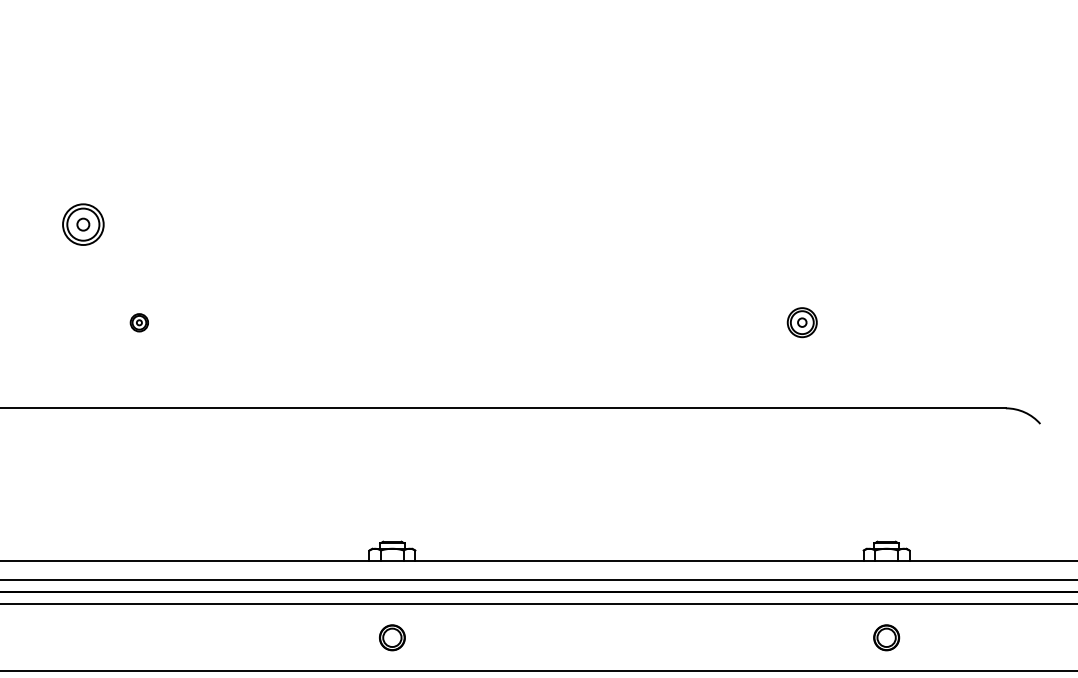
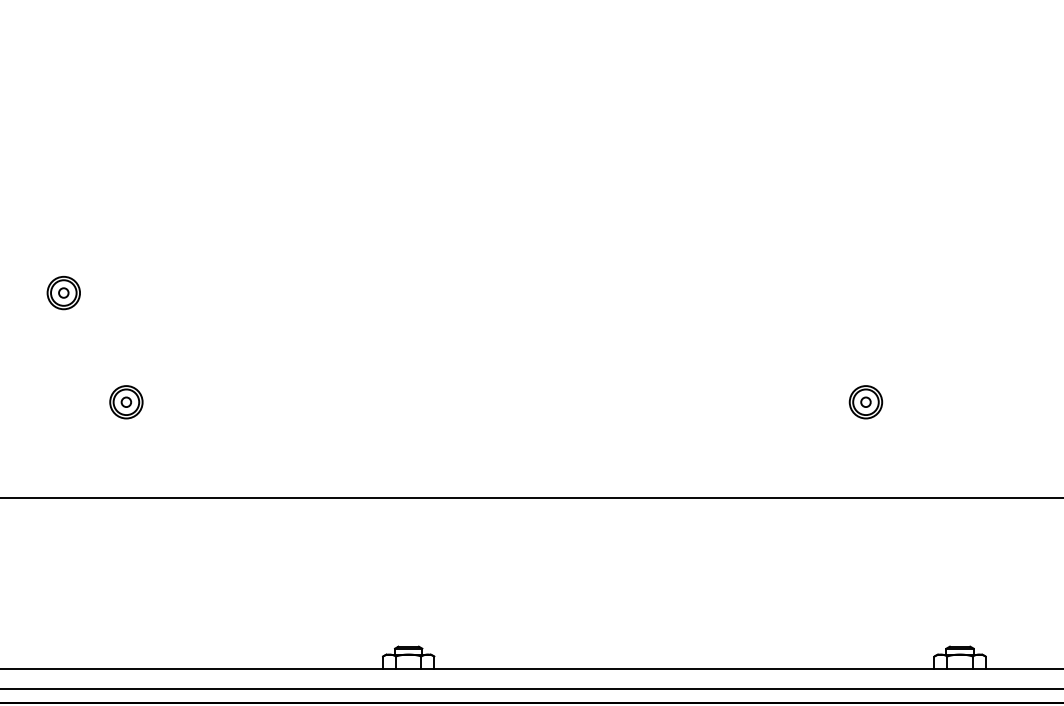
part: (82, 224) -> (62, 292), size x0.71
part: (139, 322) -> (126, 402), size x1.67

